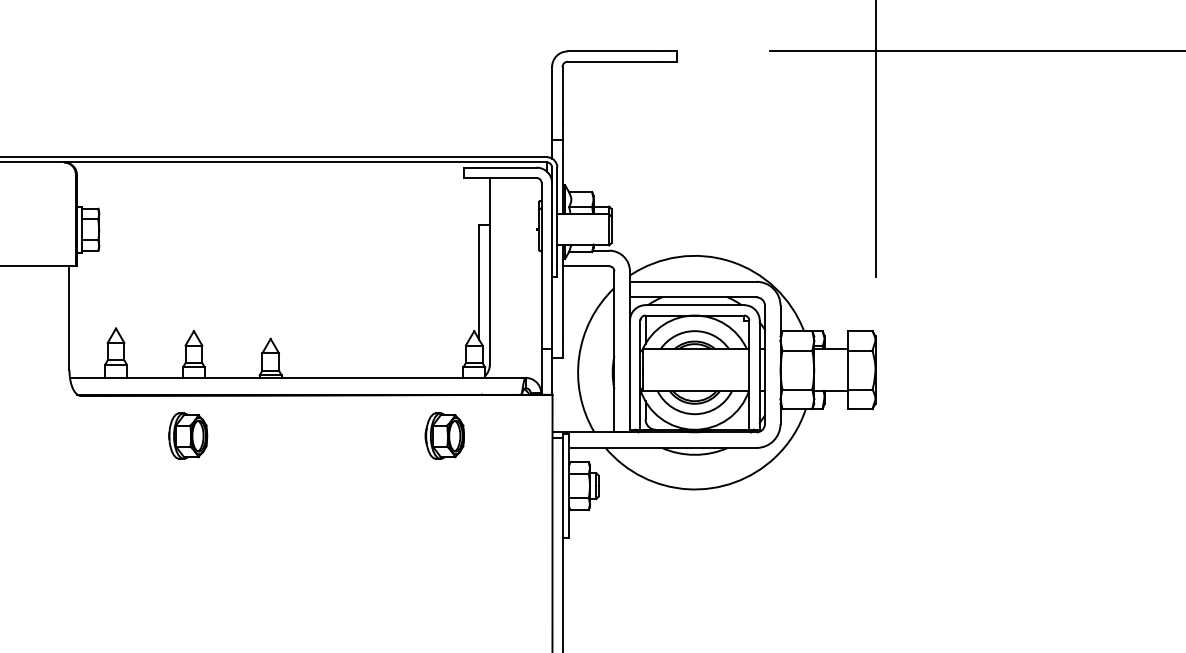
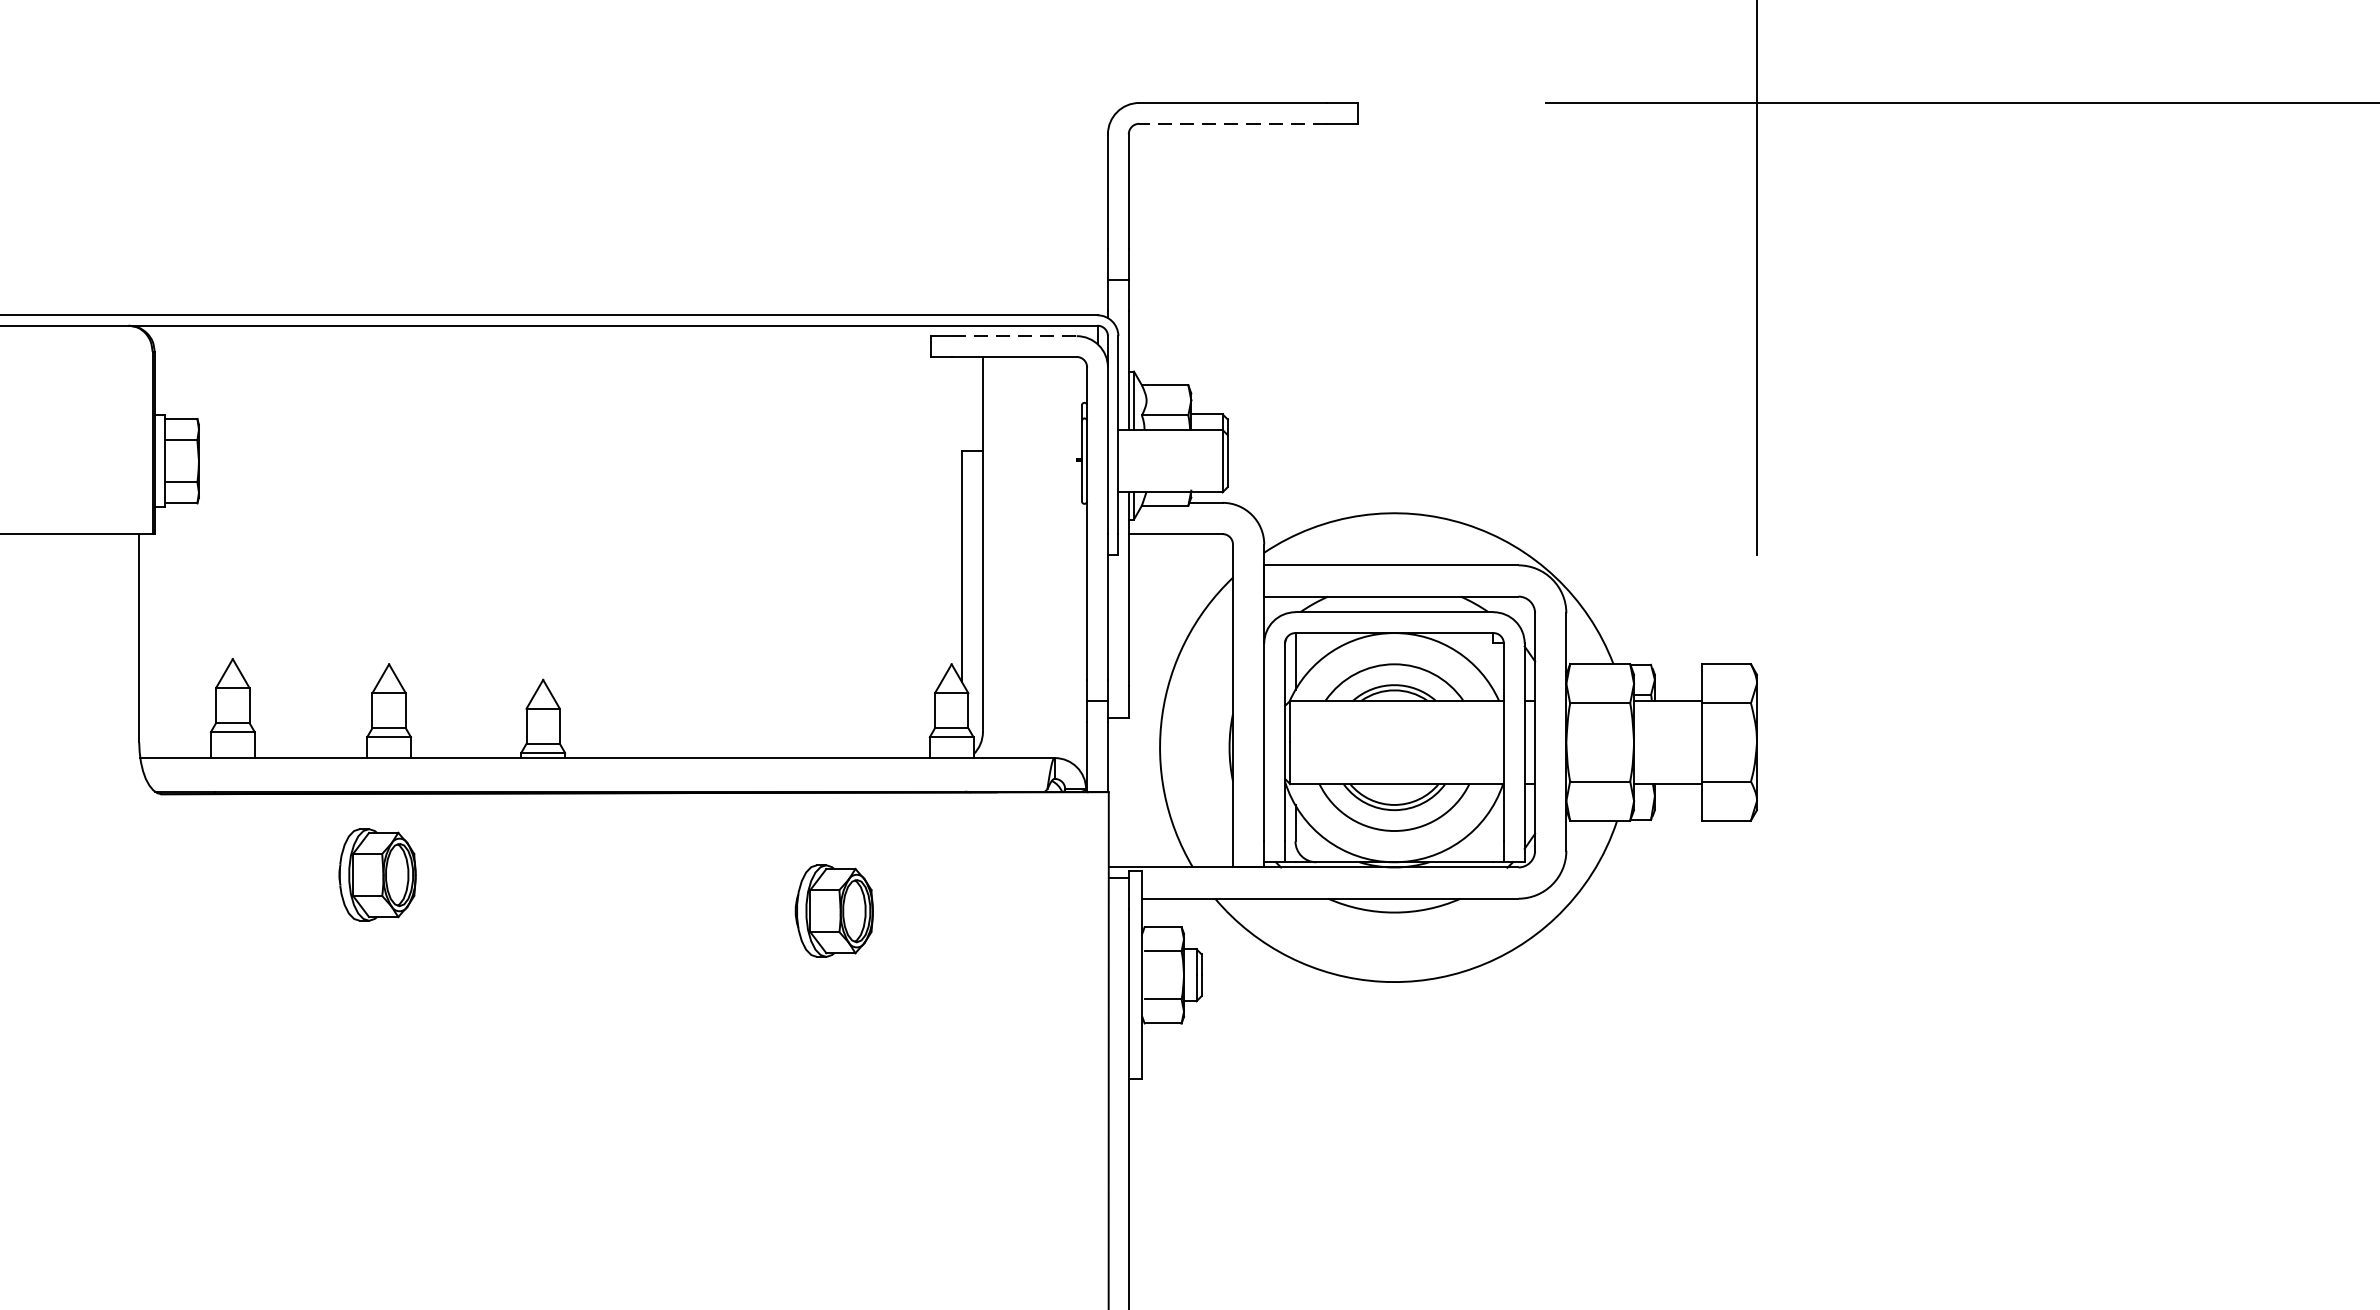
line: (614, 61) -> (1233, 123), solid -> dashed
line: (505, 167) -> (1014, 335), solid -> dashed
part: (444, 435) -> (833, 909), moved

